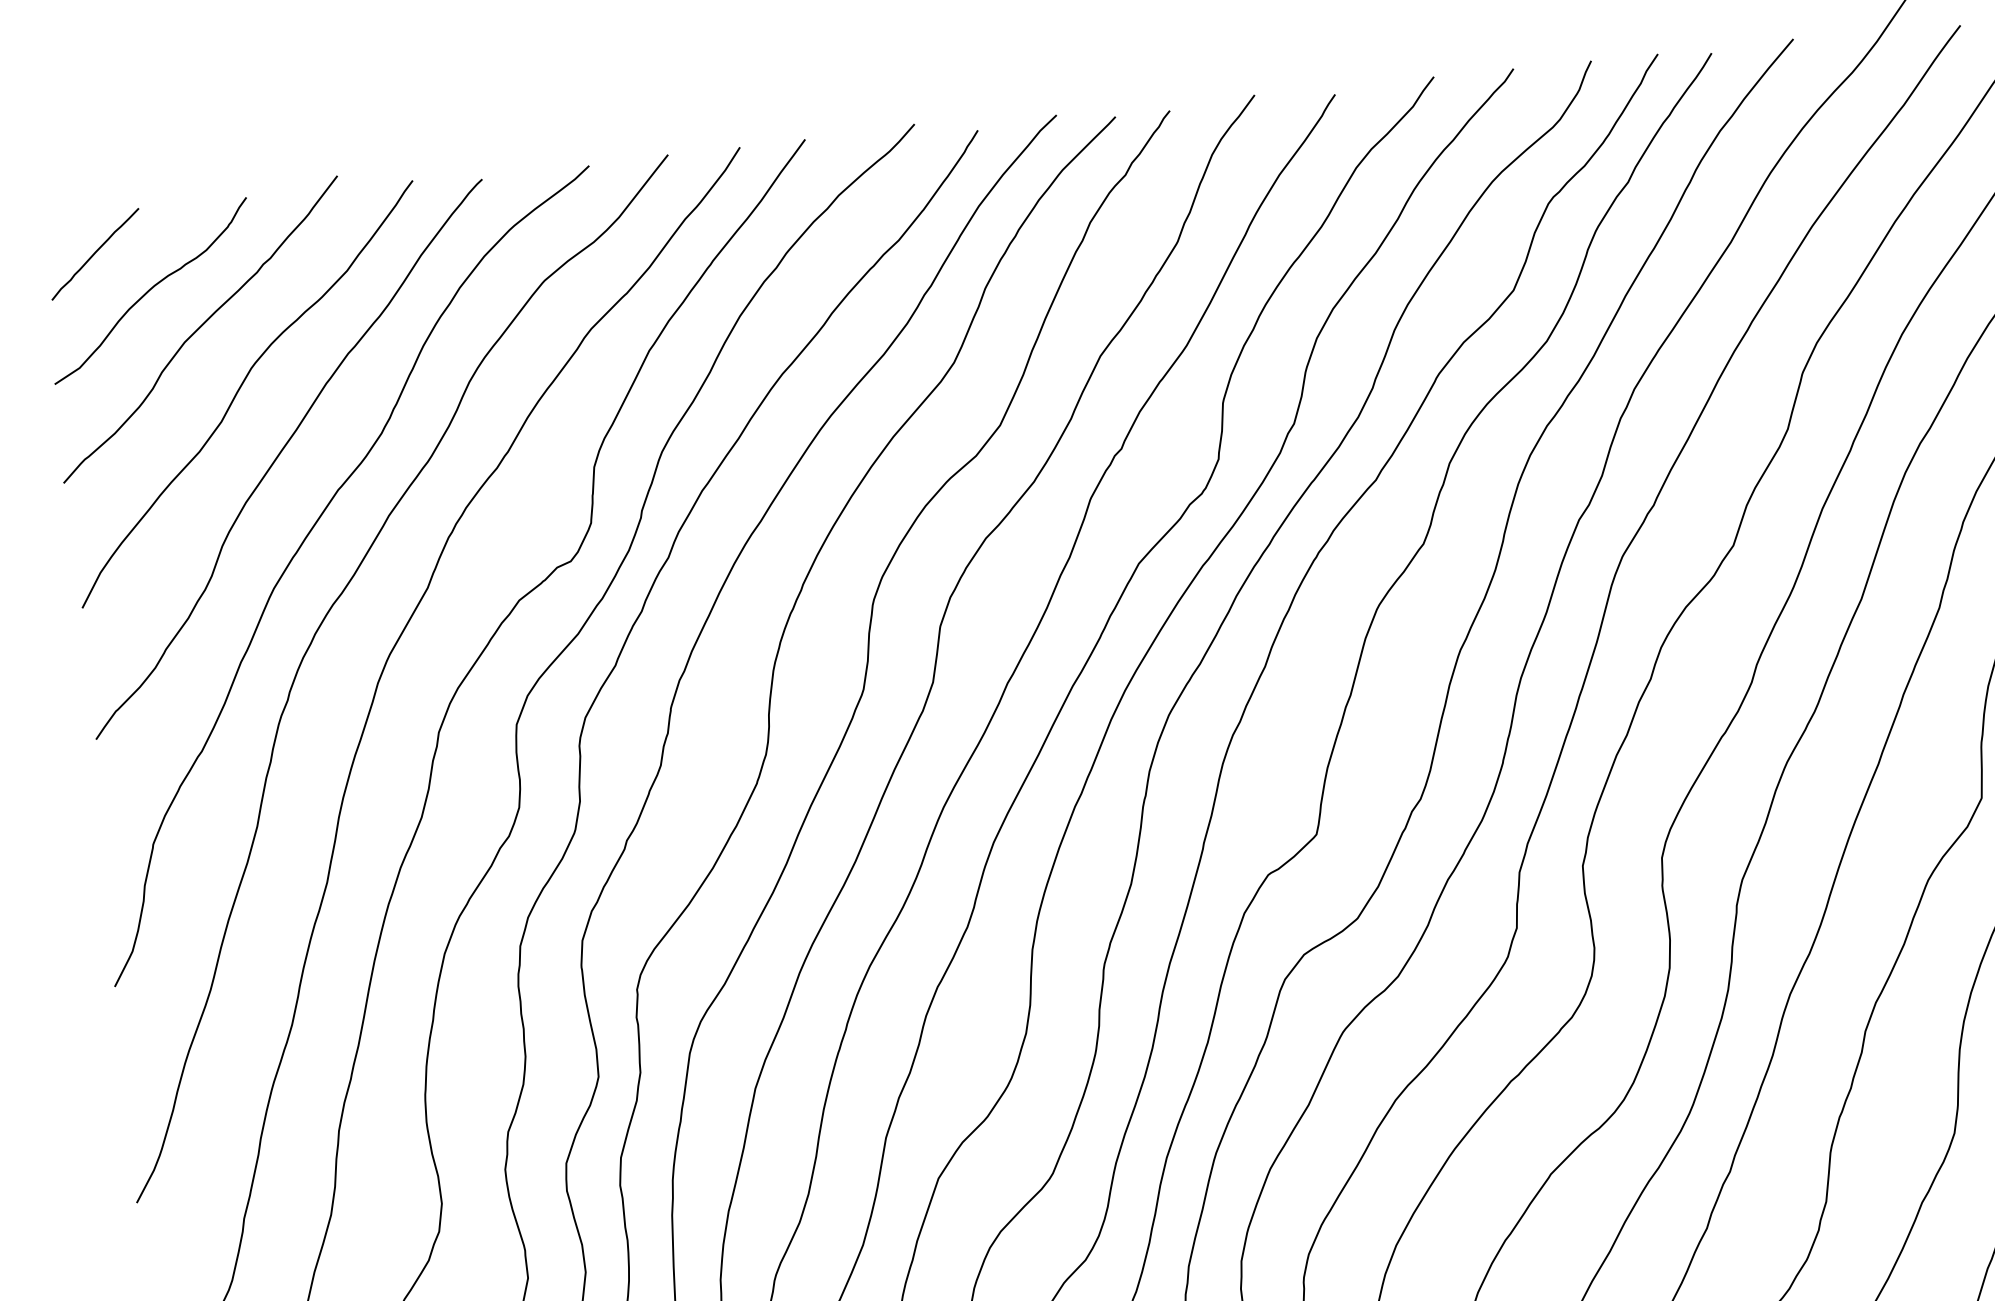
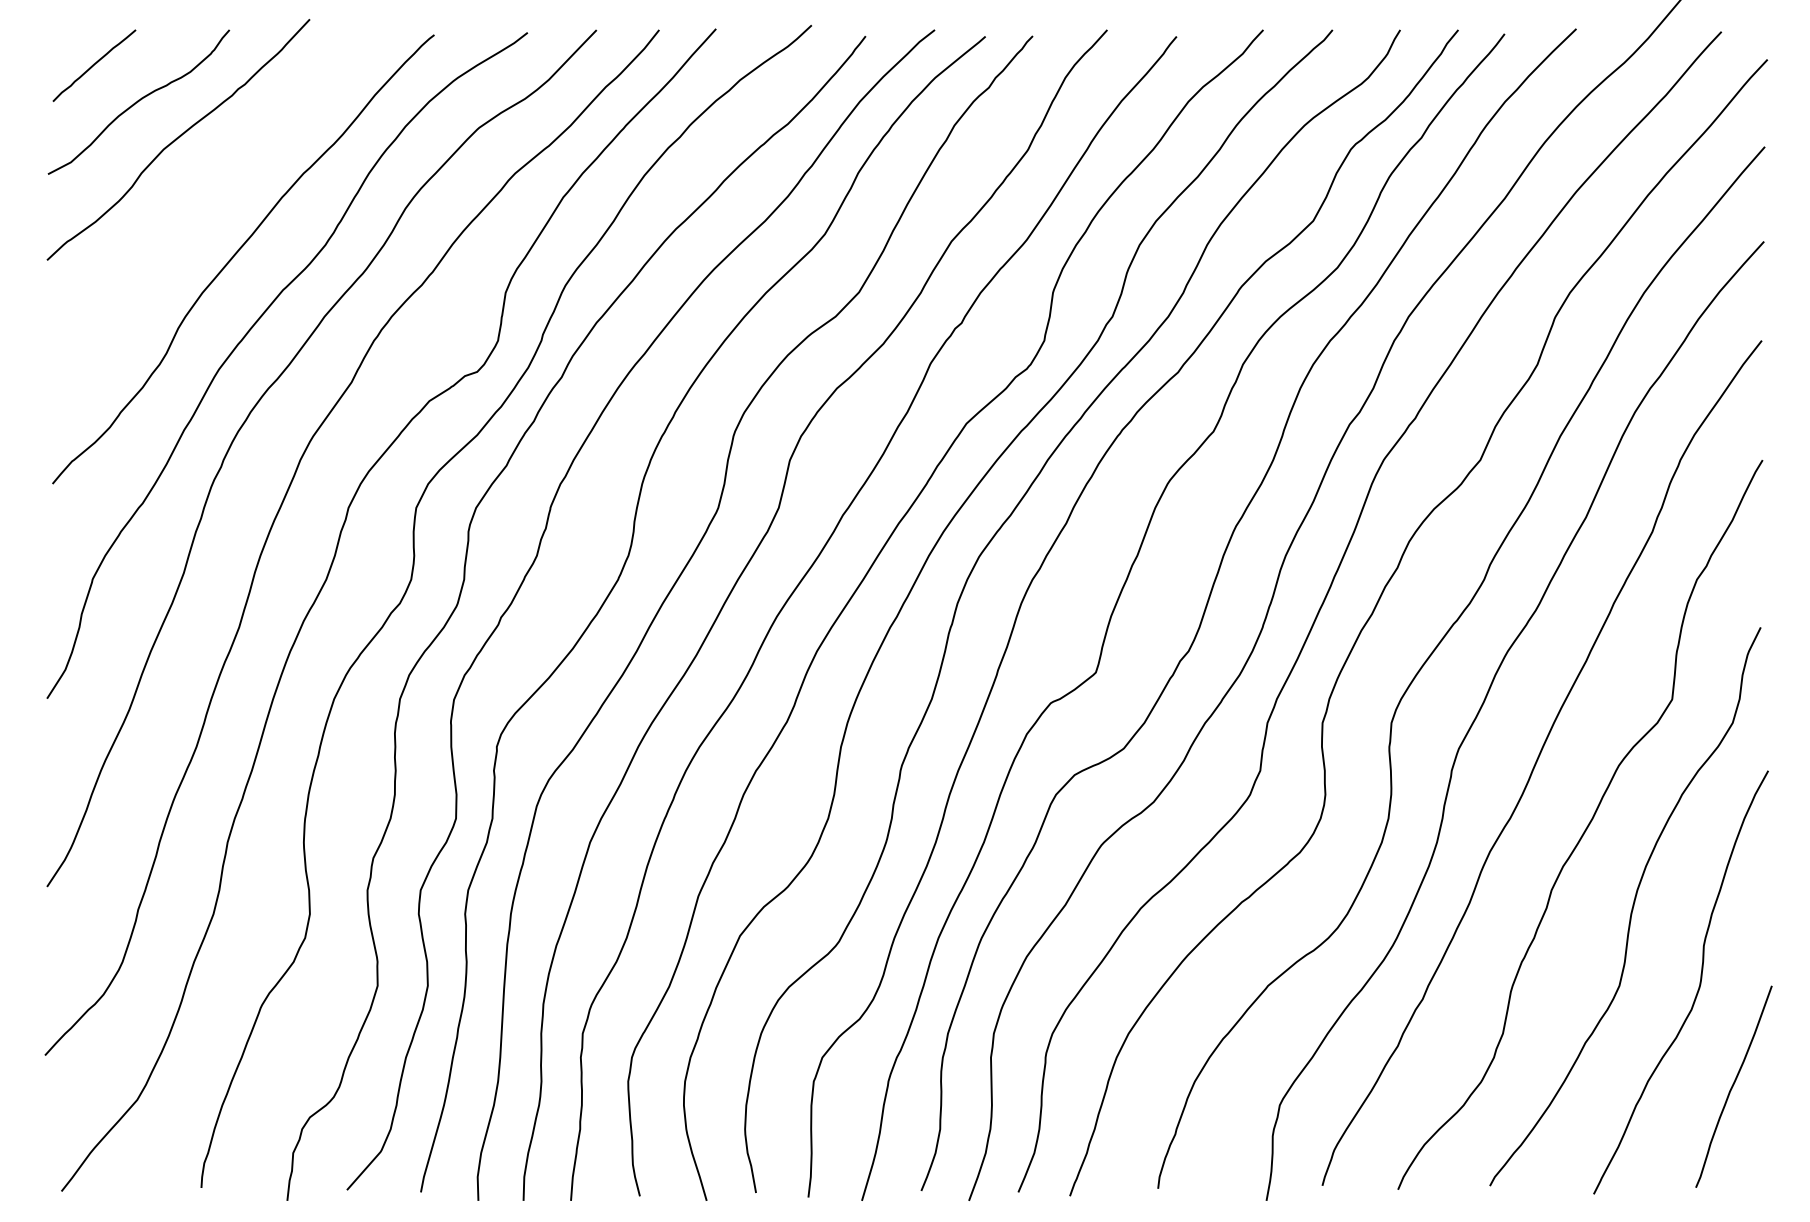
curve: (239, 391) -> (206, 196), removed

